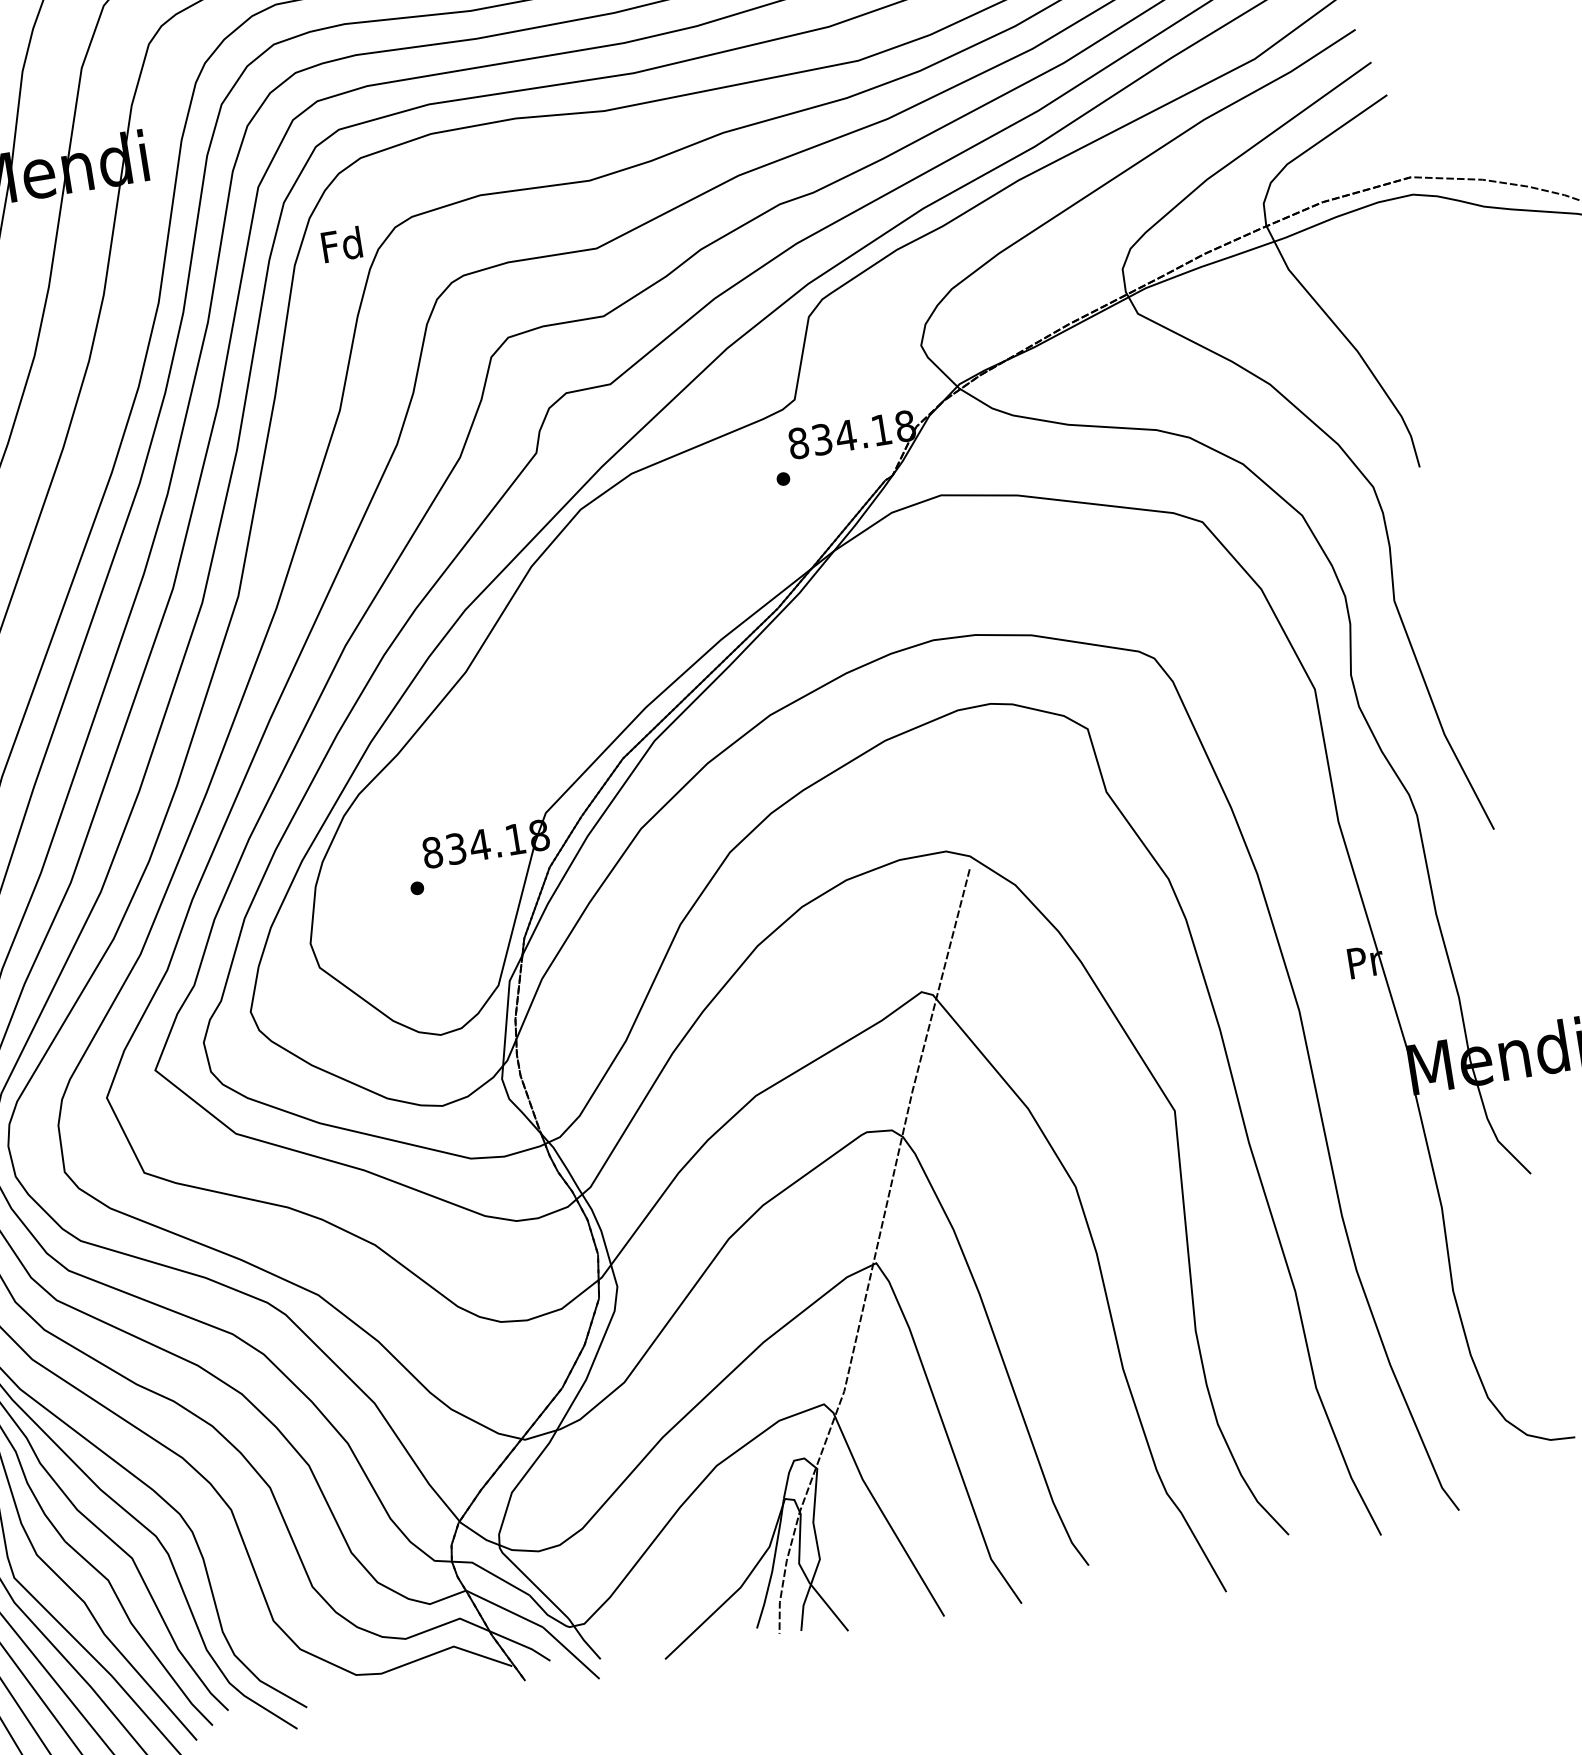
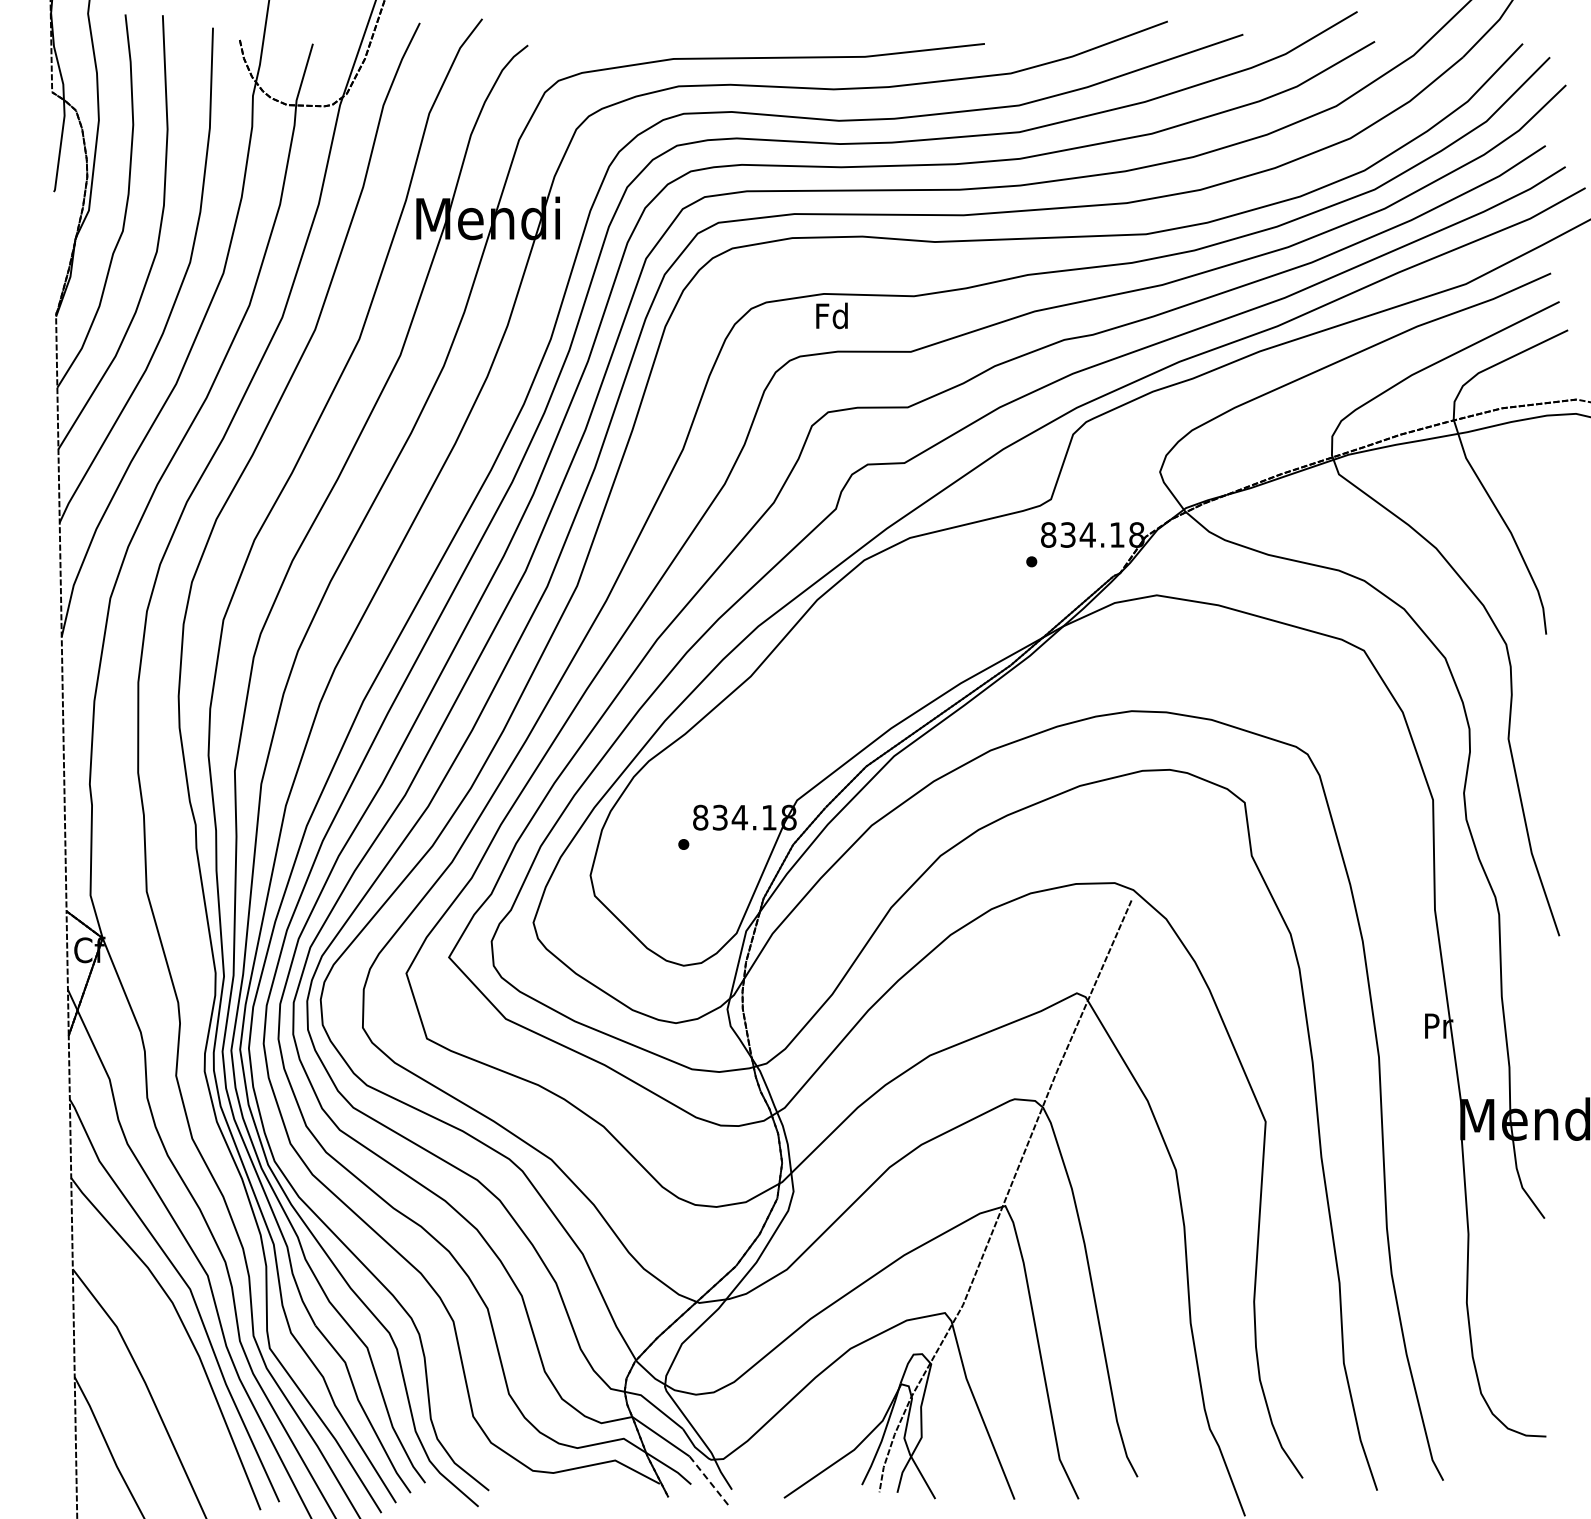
text: (341, 244) -> (831, 315), moved
line: (571, 1653) -> (709, 1481), solid -> dashed

